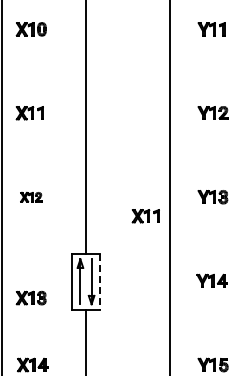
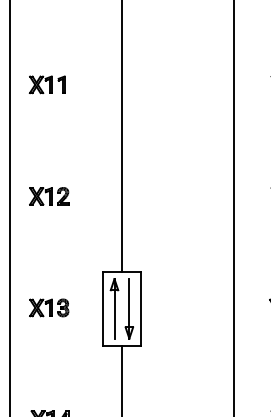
part: (30, 197) -> (48, 196), size x1.43
part: (145, 216) -> (200, 222), removed
line: (100, 281) -> (141, 308), dashed -> solid
part: (30, 297) -> (48, 307), moved

